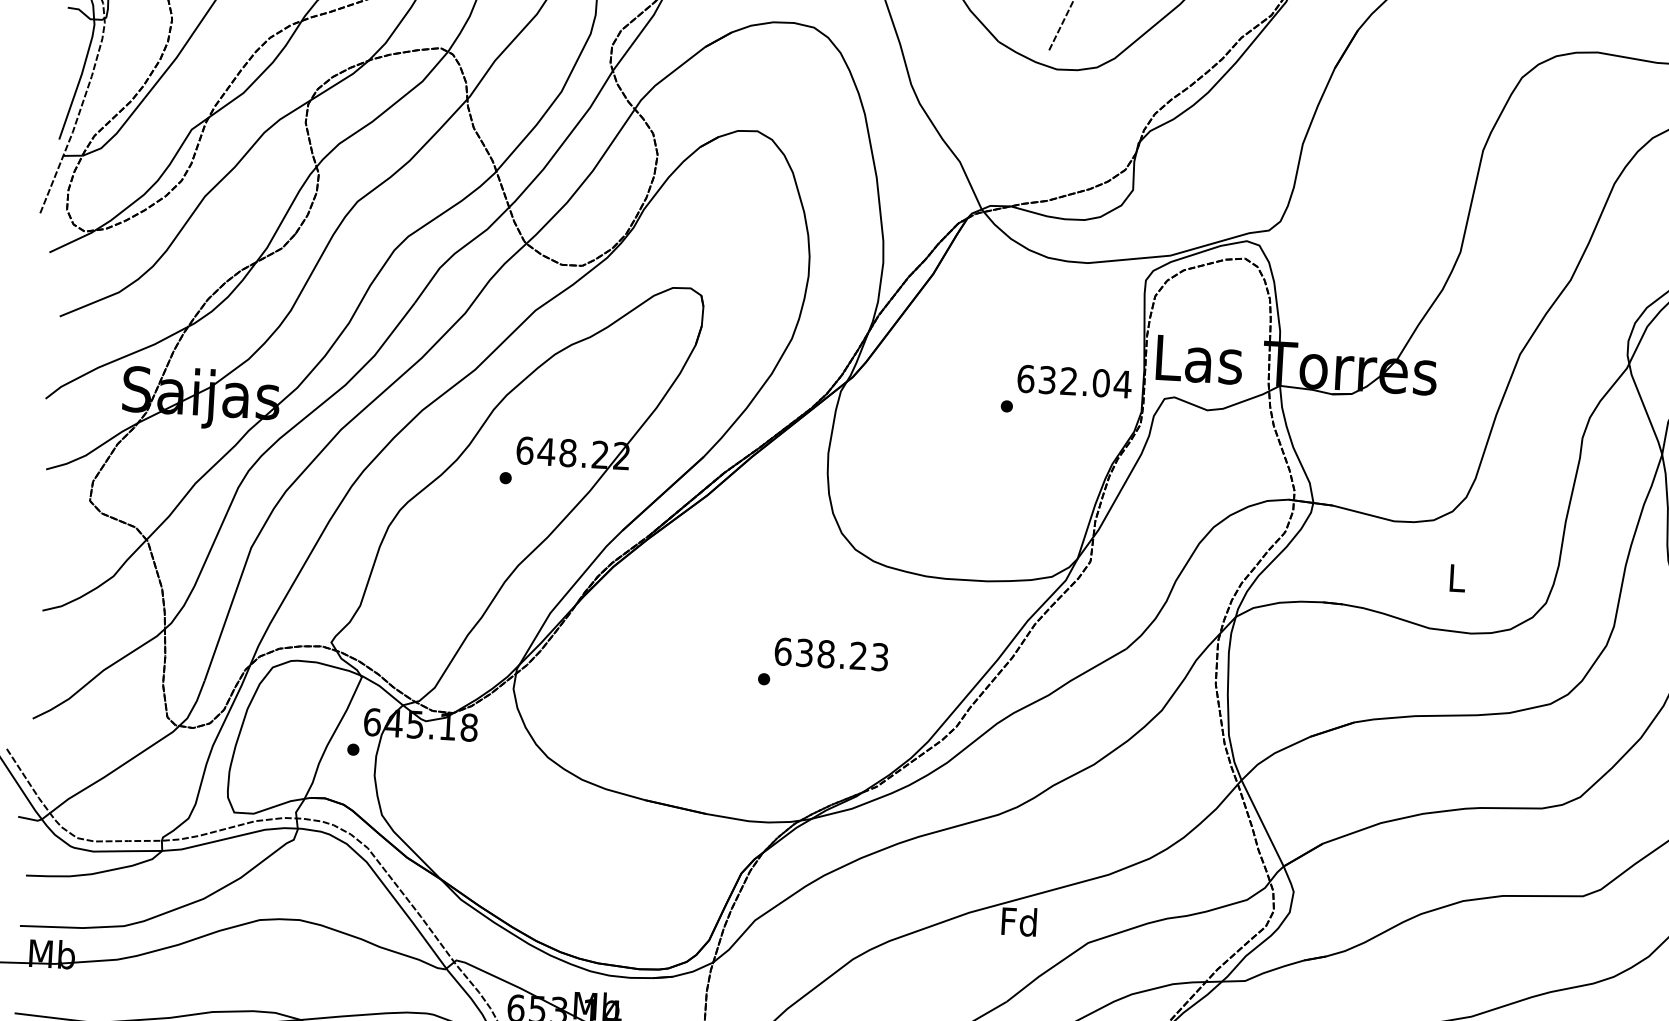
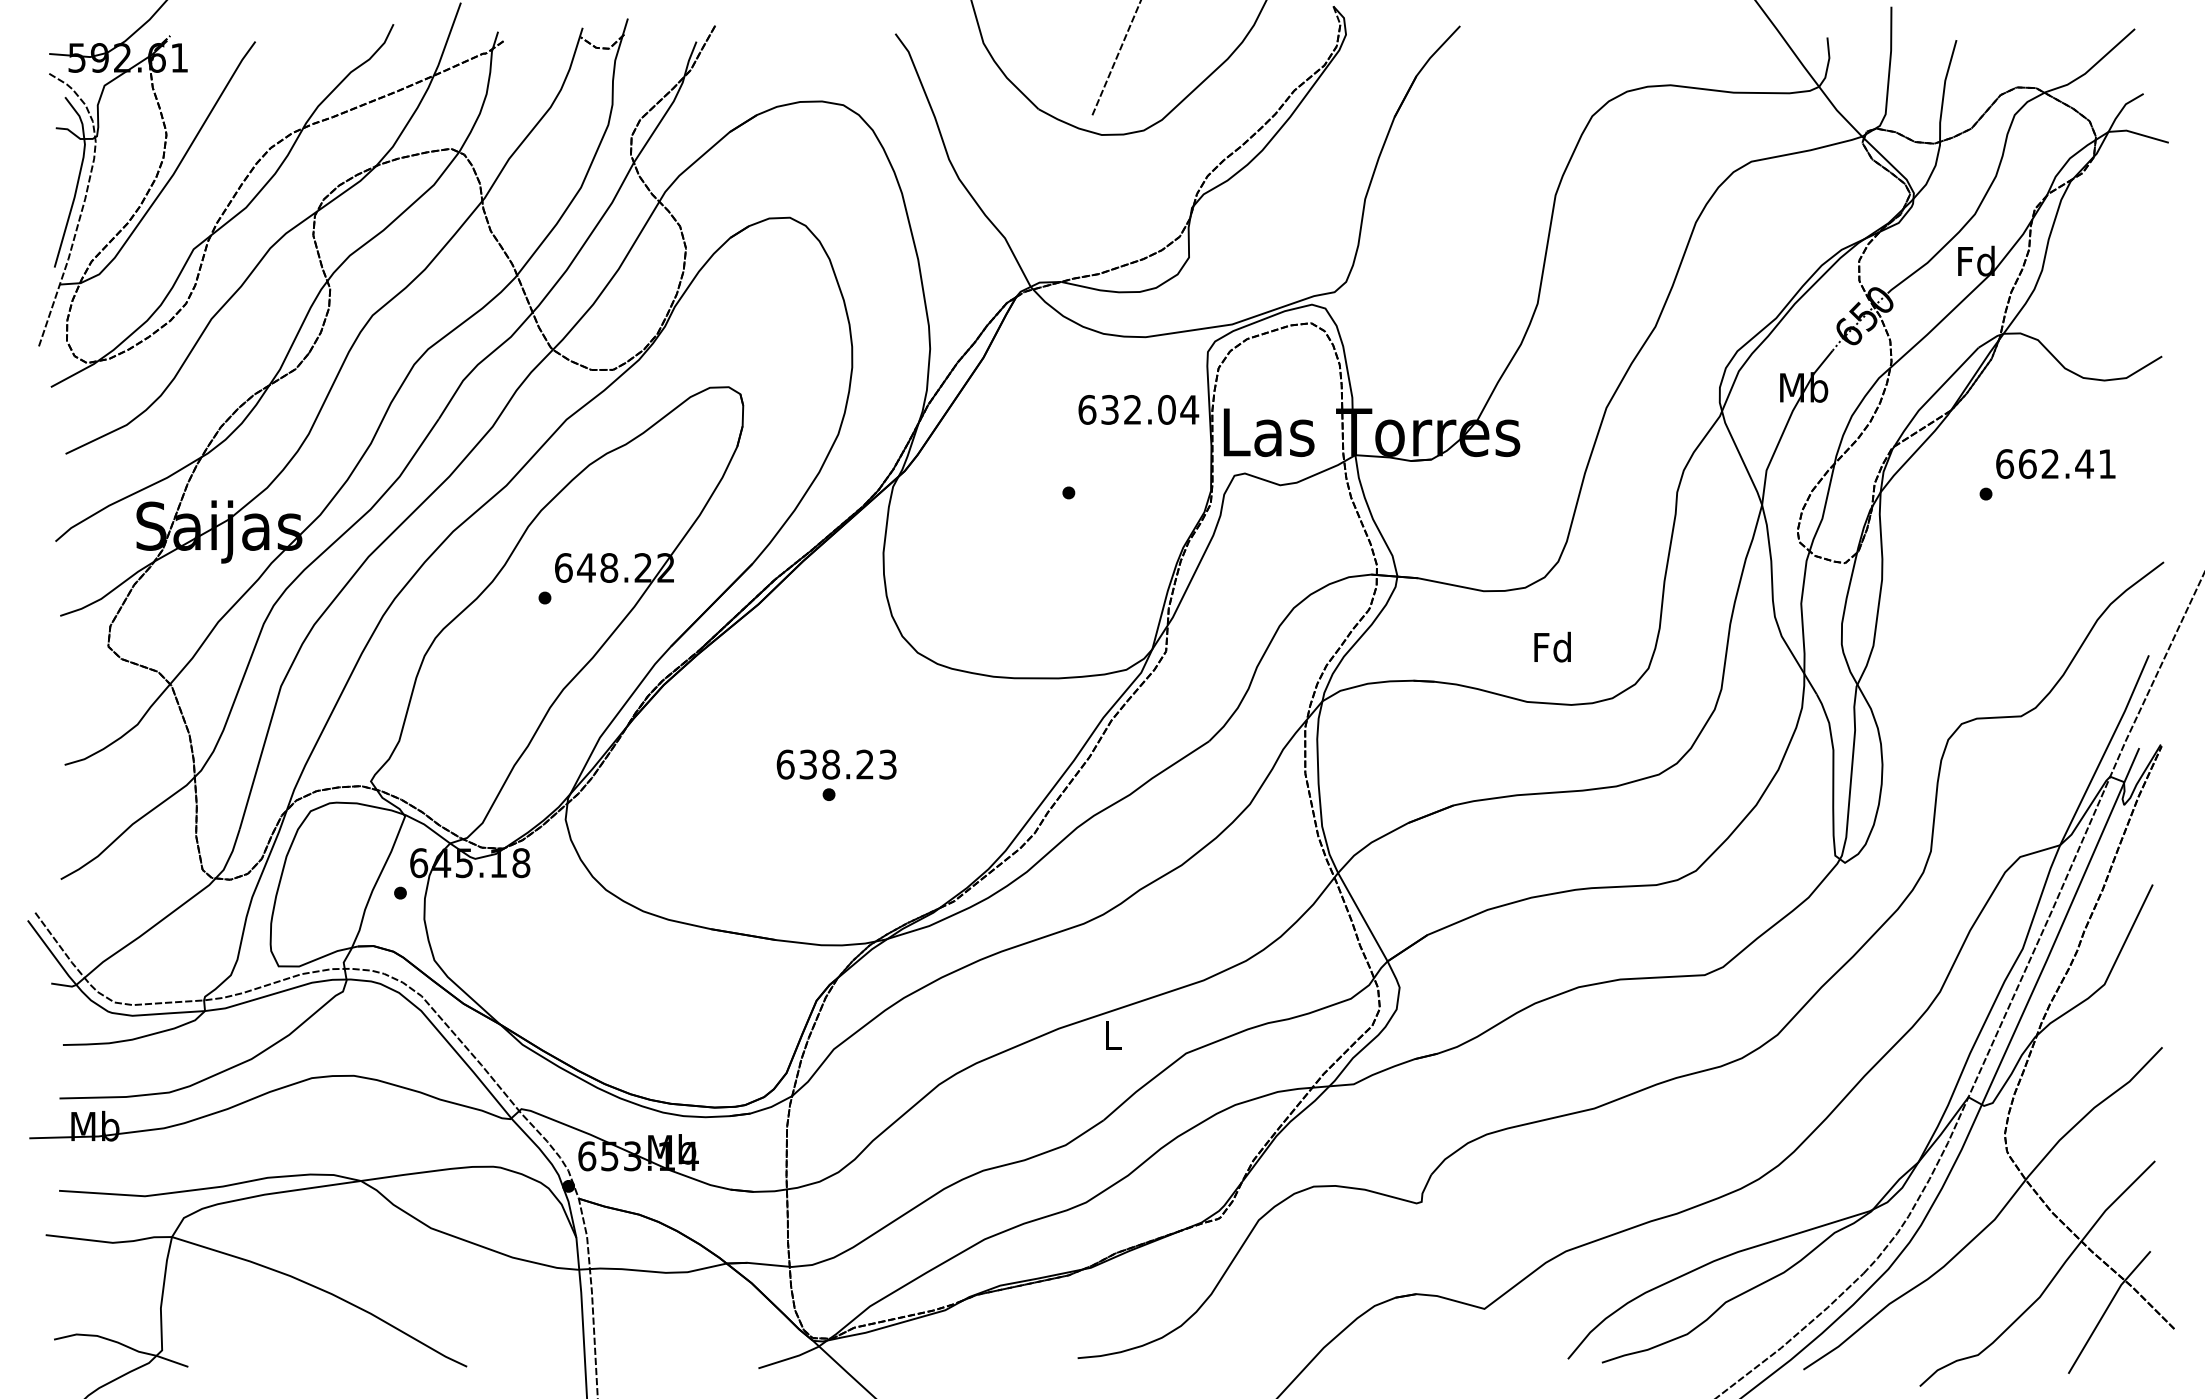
text: (1074, 381) -> (1138, 409), moved
text: (1456, 577) -> (1552, 646), L -> Fd
text: (831, 654) -> (836, 764), moved
text: (1019, 921) -> (1112, 1034), Fd -> L

